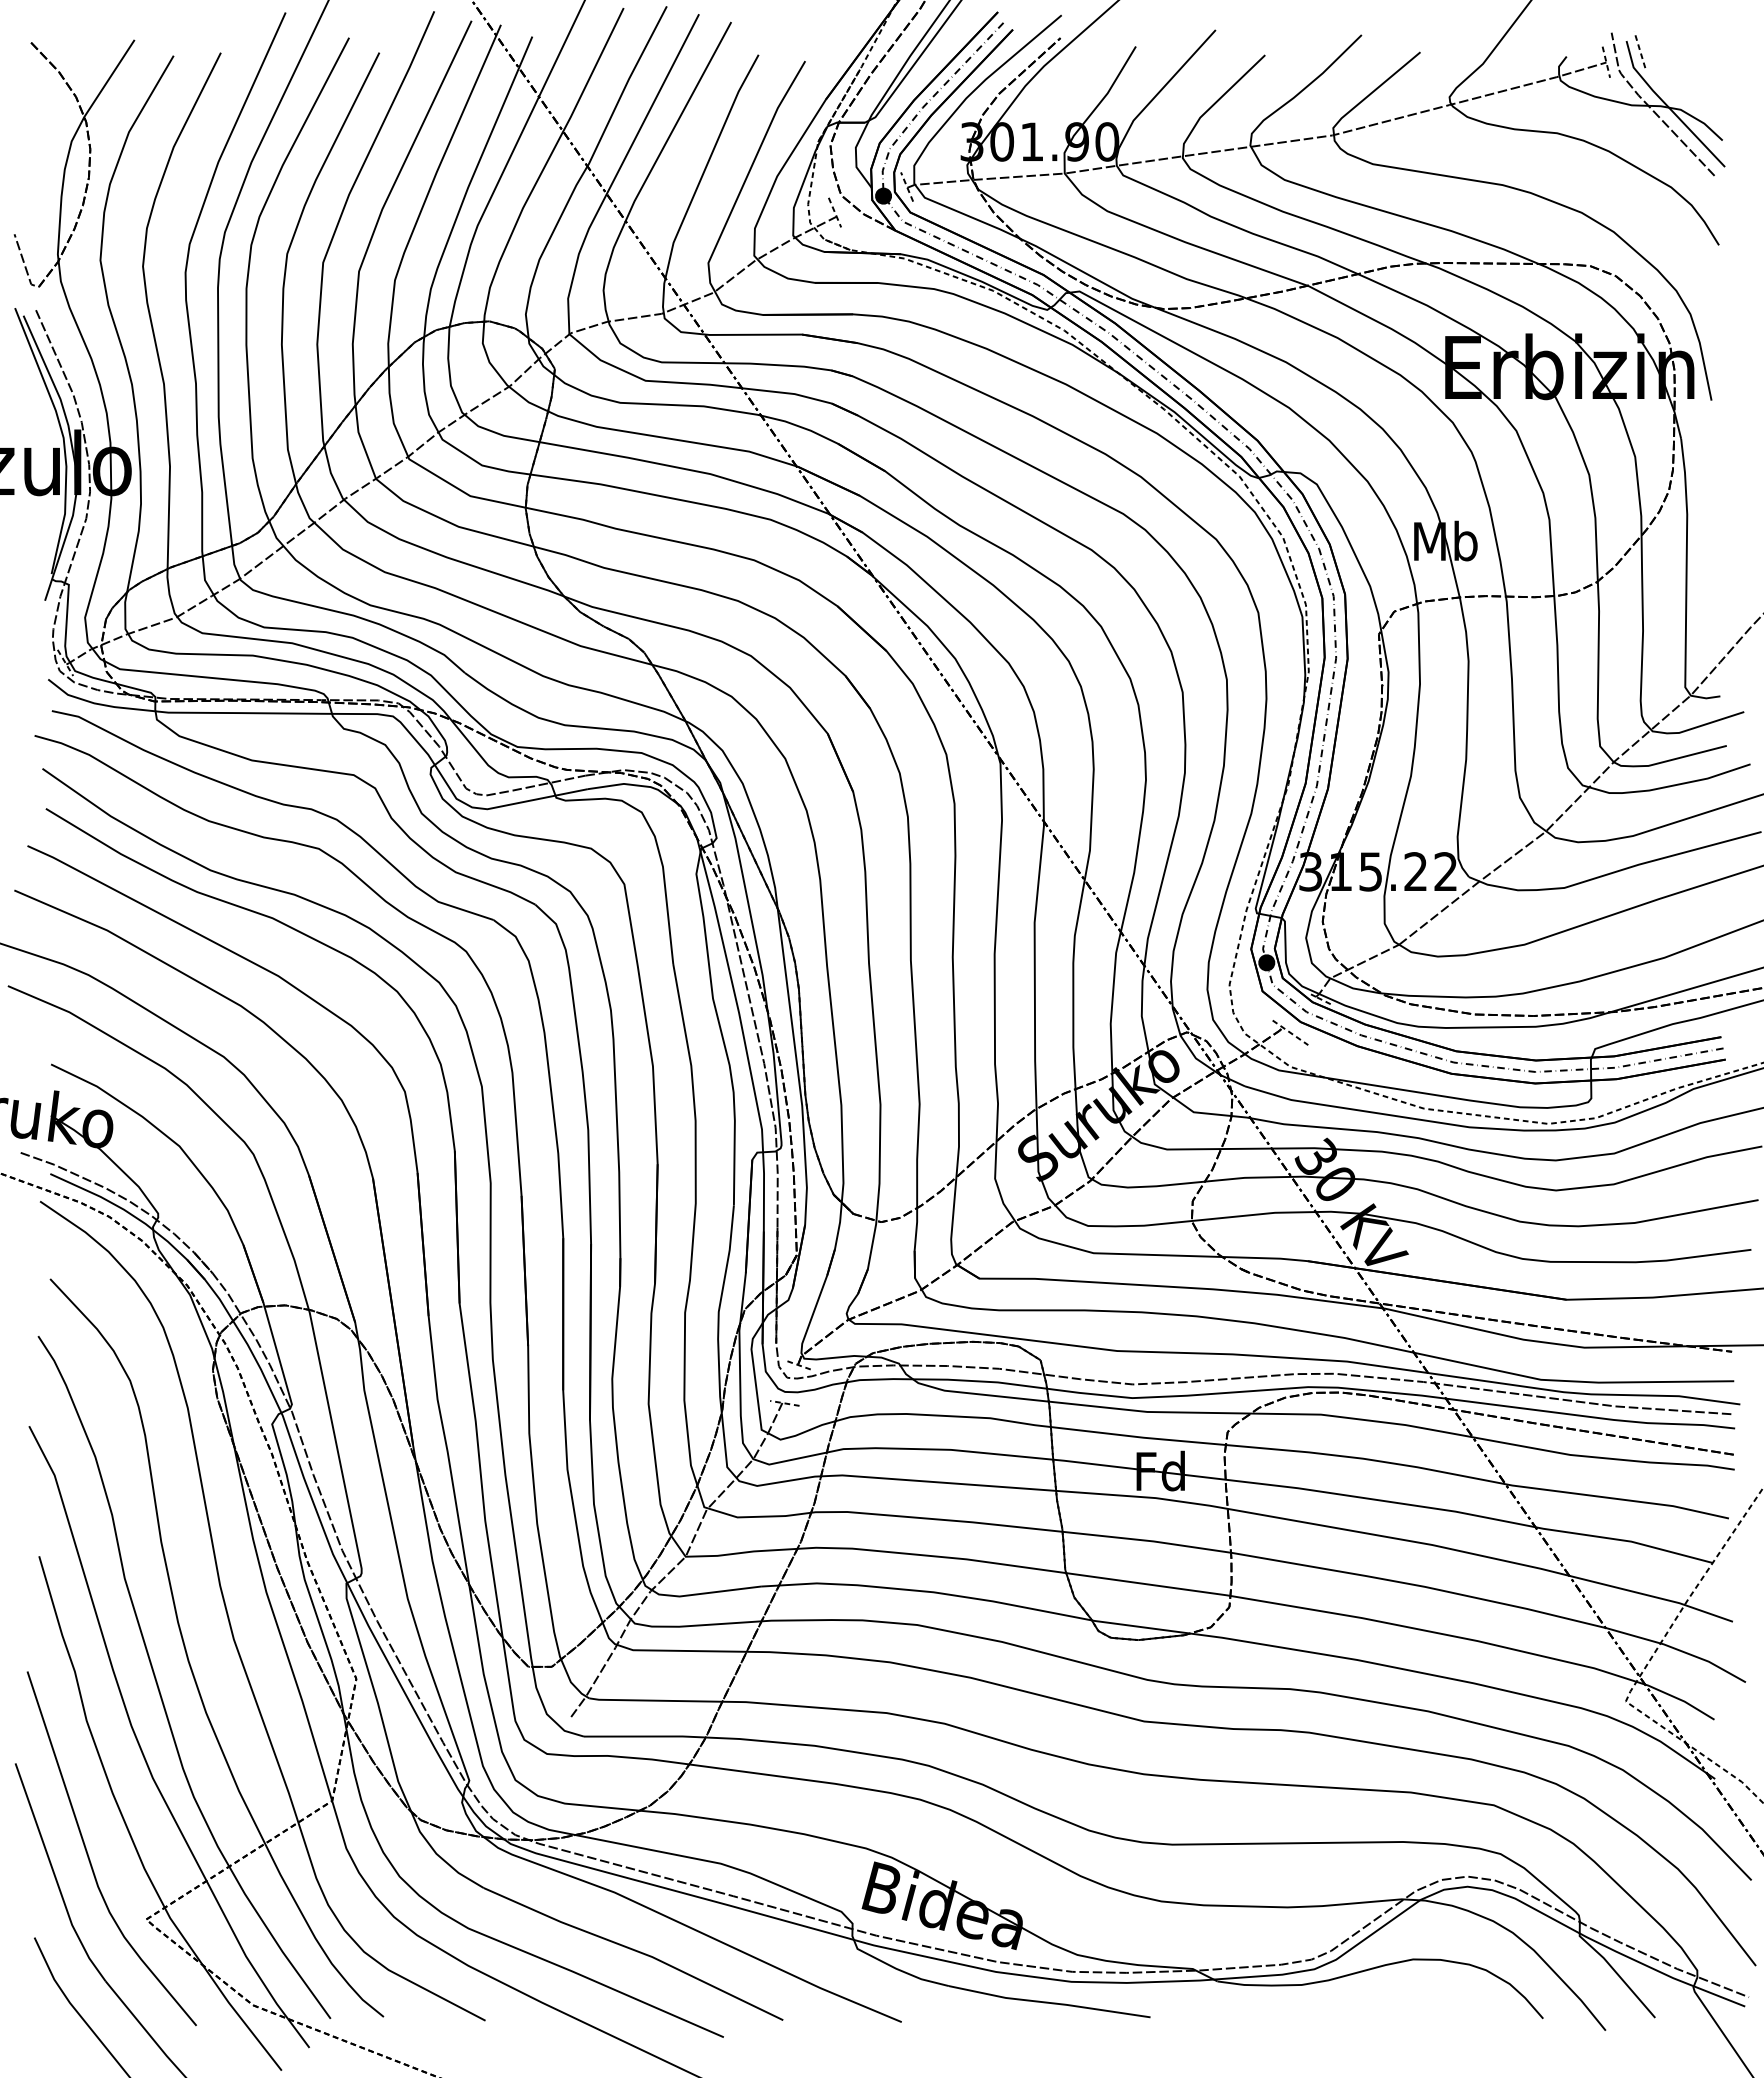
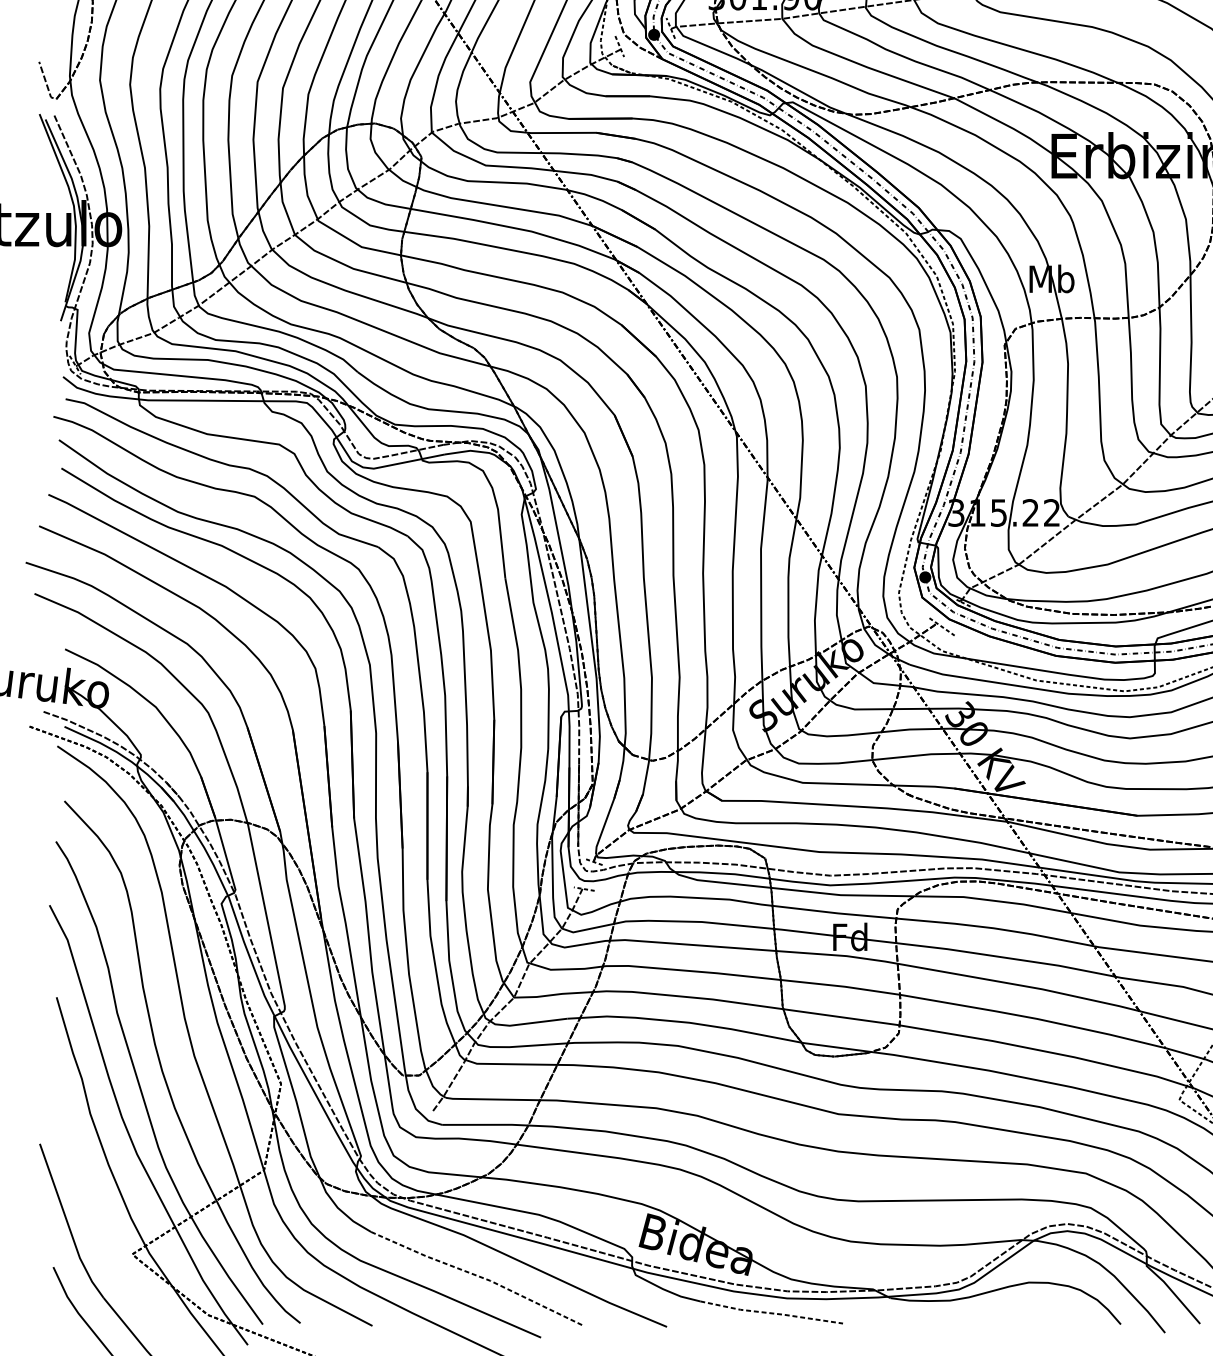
curve: (89, 1856) -> (92, 1209), removed
line: (635, 1950) -> (478, 1276), solid -> dashed
line: (1049, 2002) -> (771, 1313), solid -> dashed

